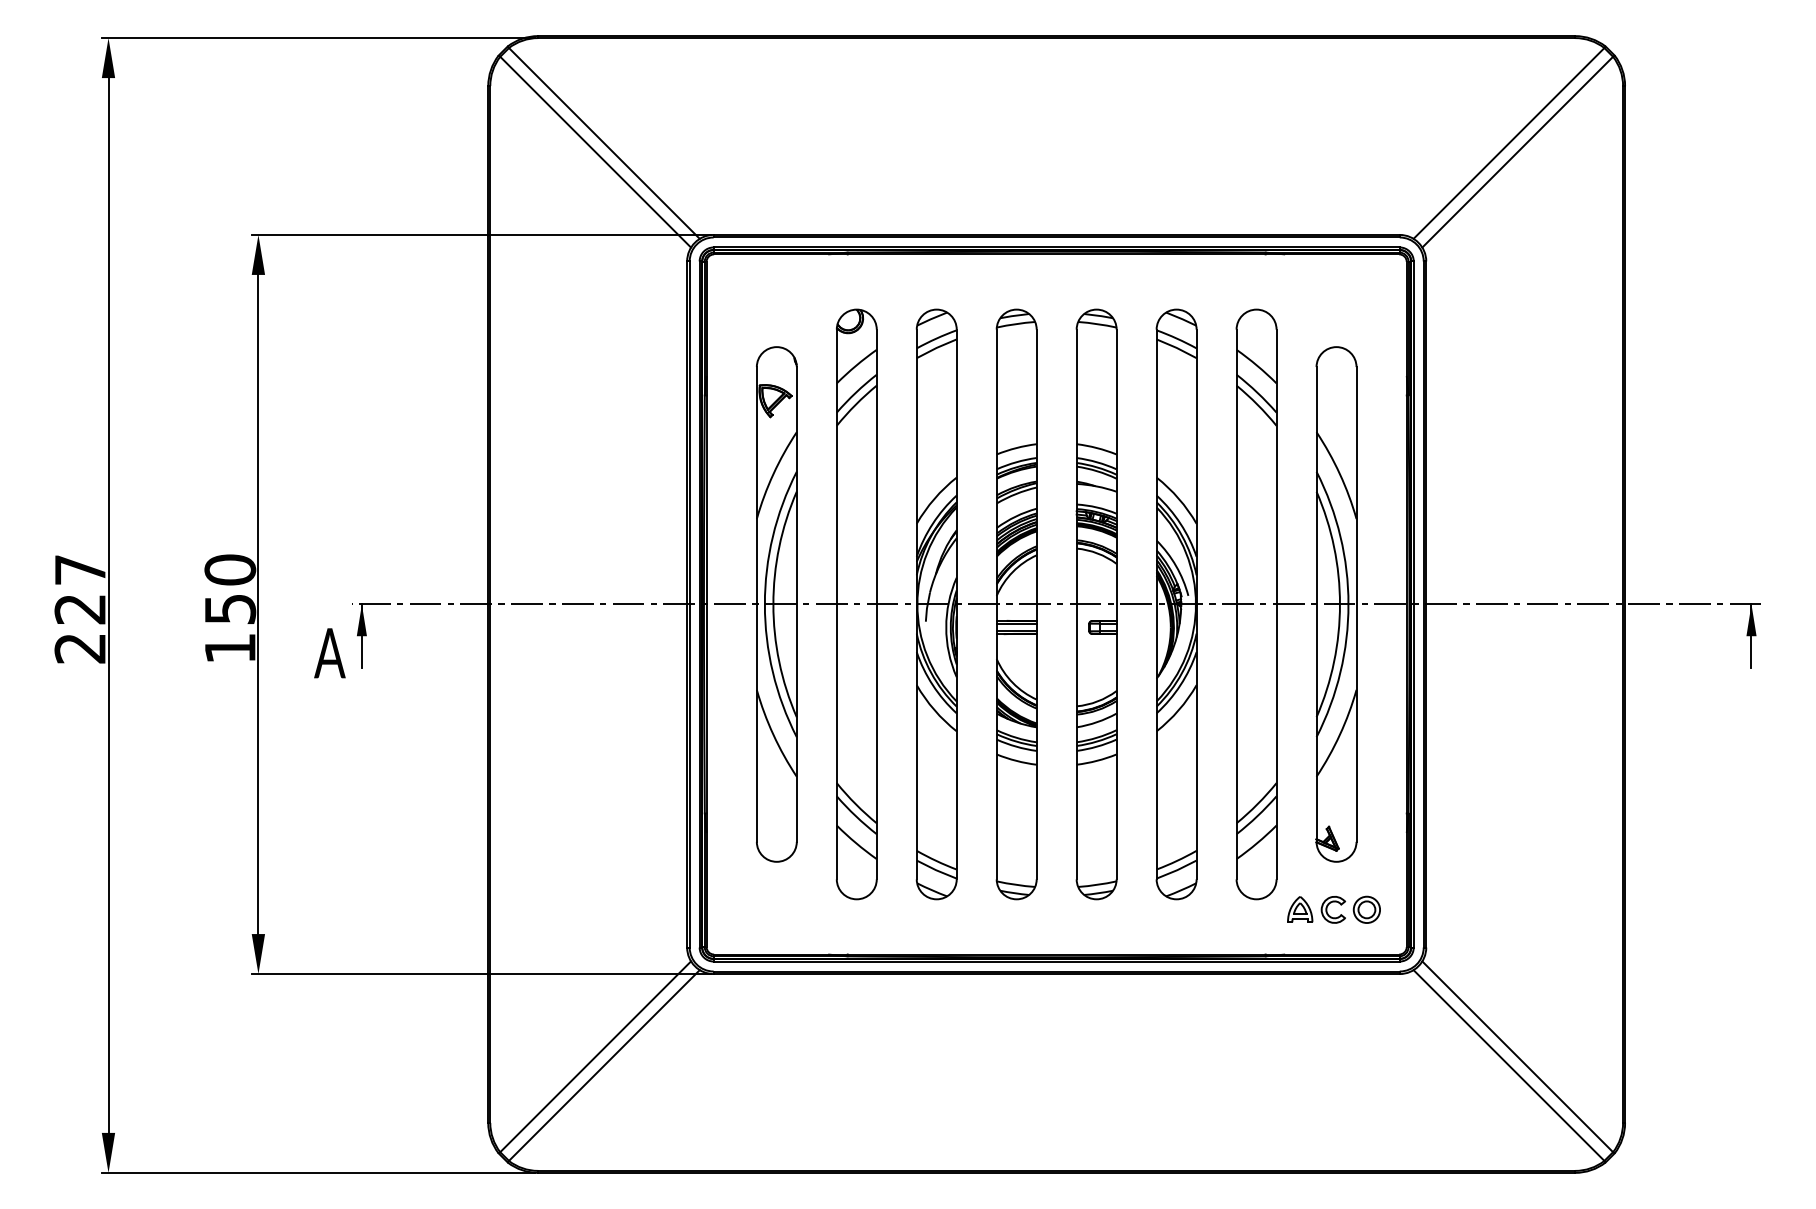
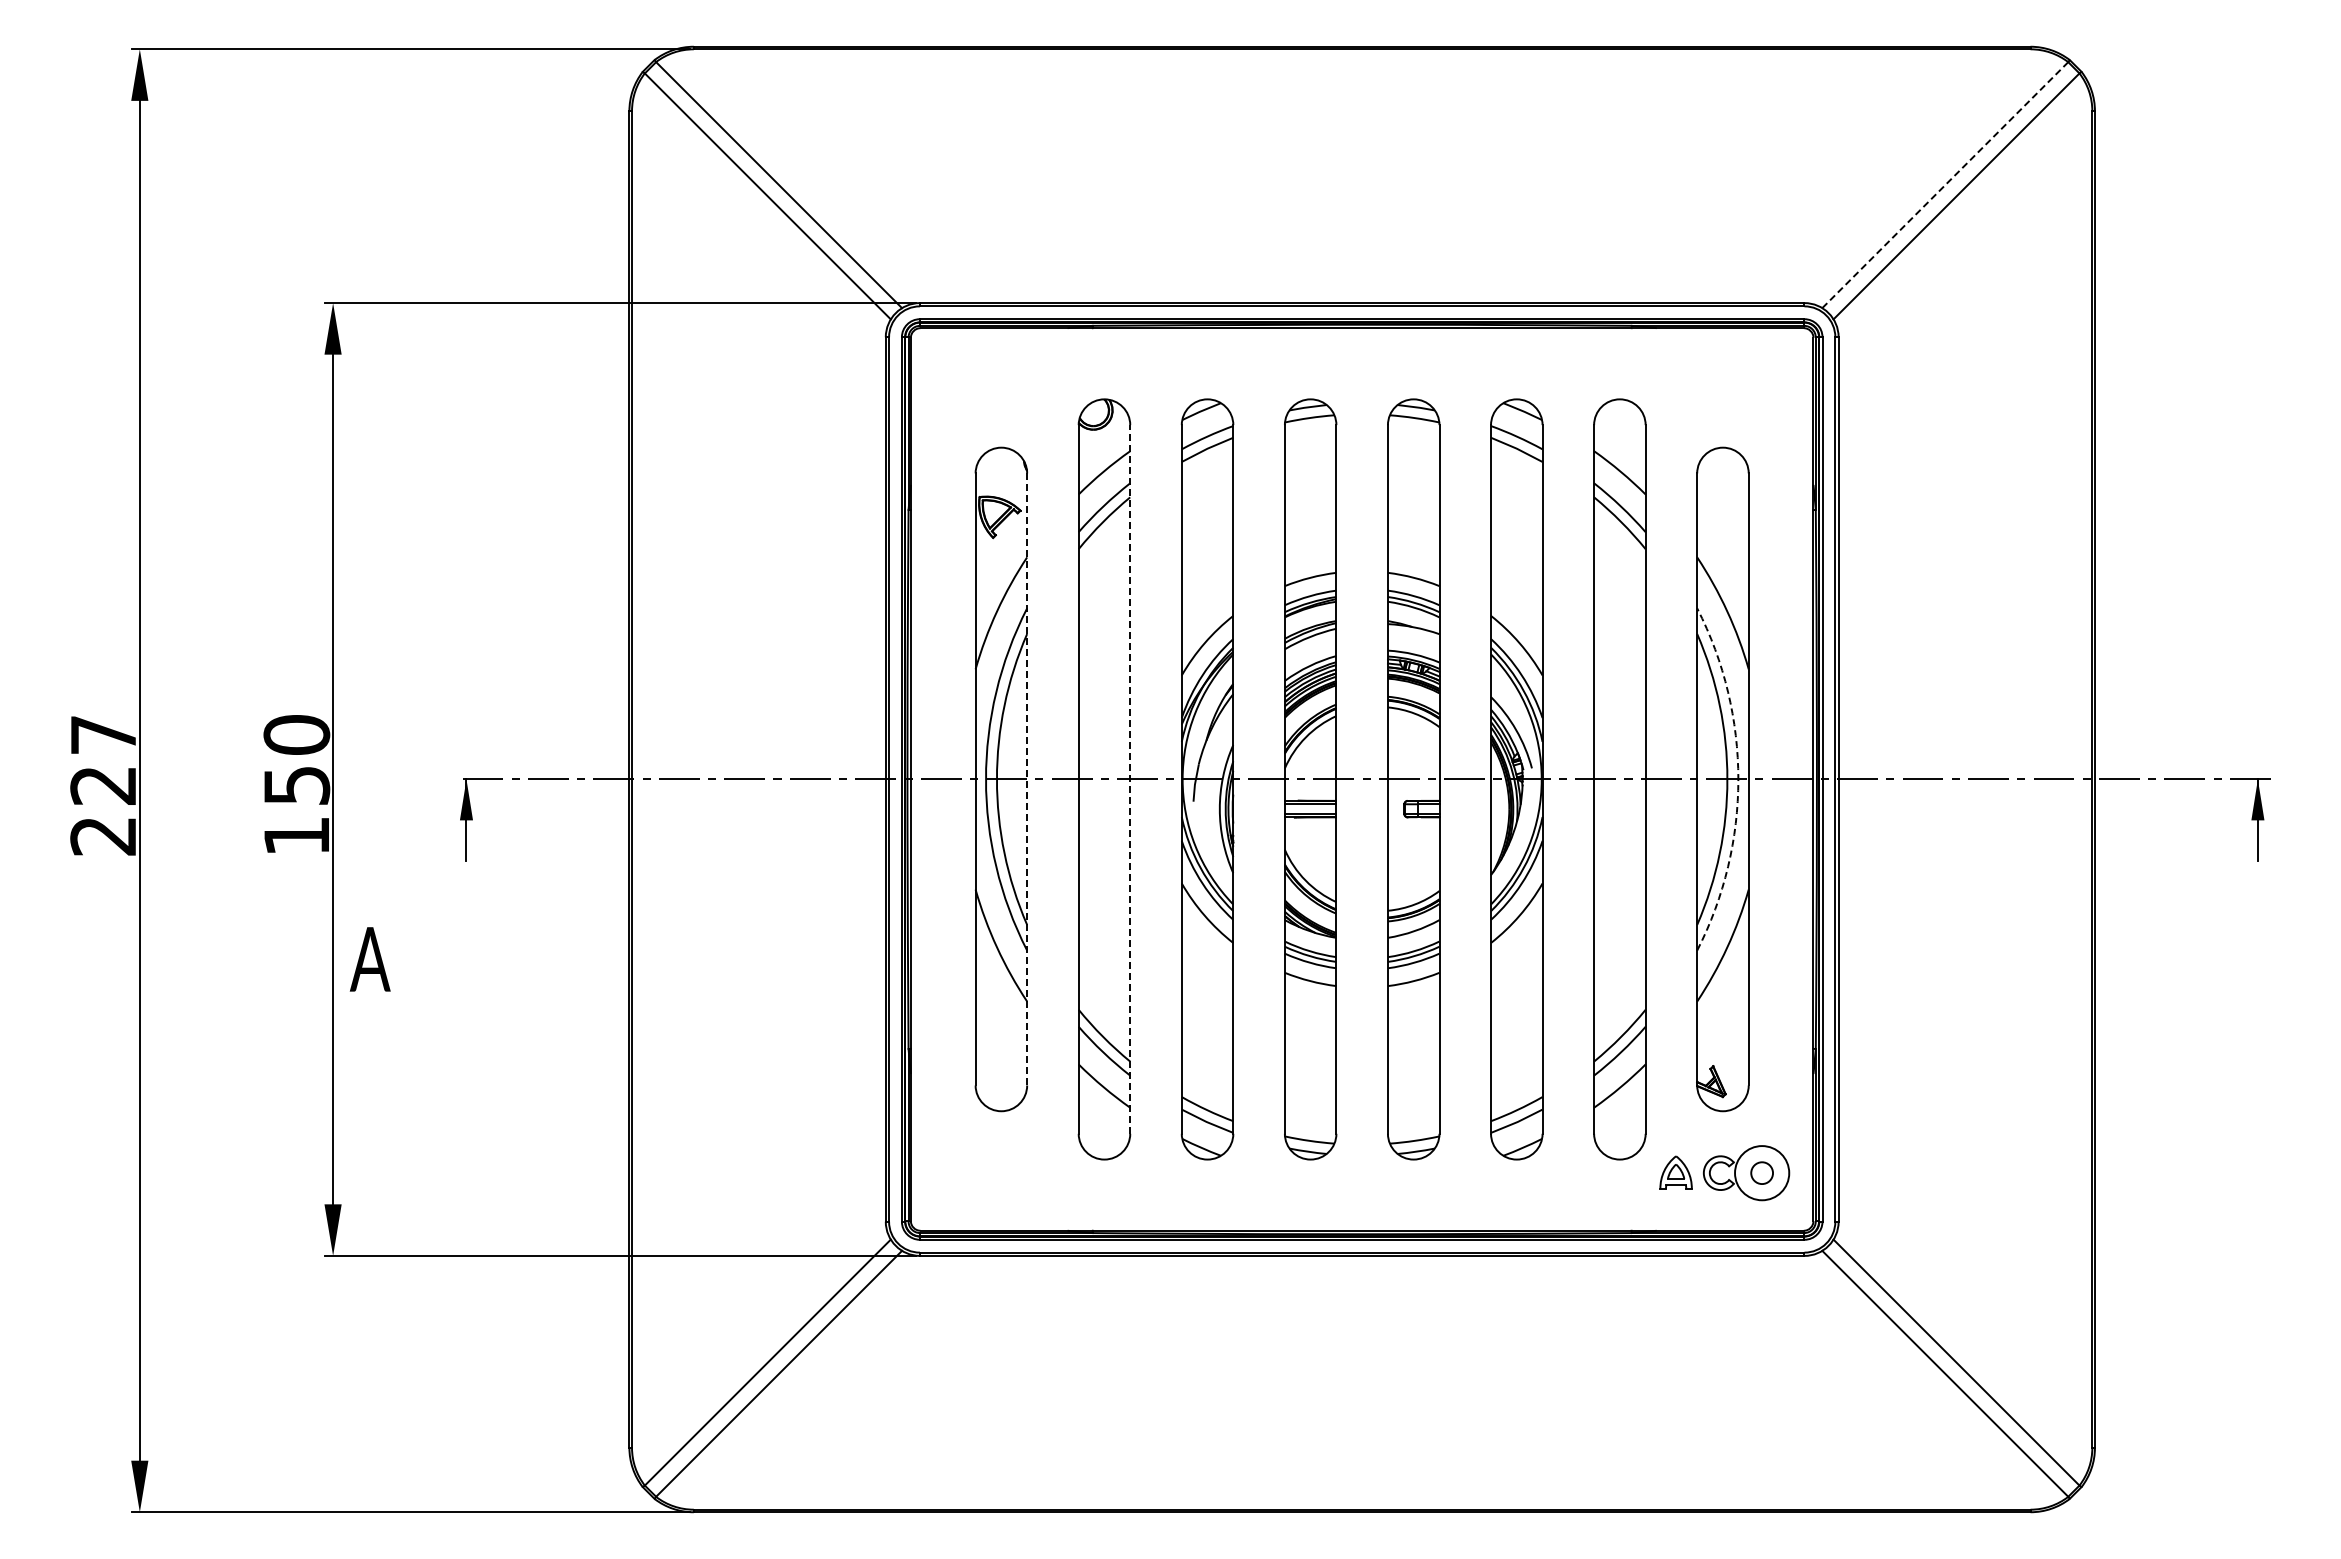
line: (1509, 143) -> (1945, 185), solid -> dashed
line: (797, 603) -> (1027, 778), solid -> dashed
line: (876, 603) -> (1130, 778), solid -> dashed
arc: (1348, 604) -> (1738, 779), solid -> dashed
text: (329, 653) -> (369, 959), moved
circle: (1367, 910) -> (1762, 1173), size x1.6

